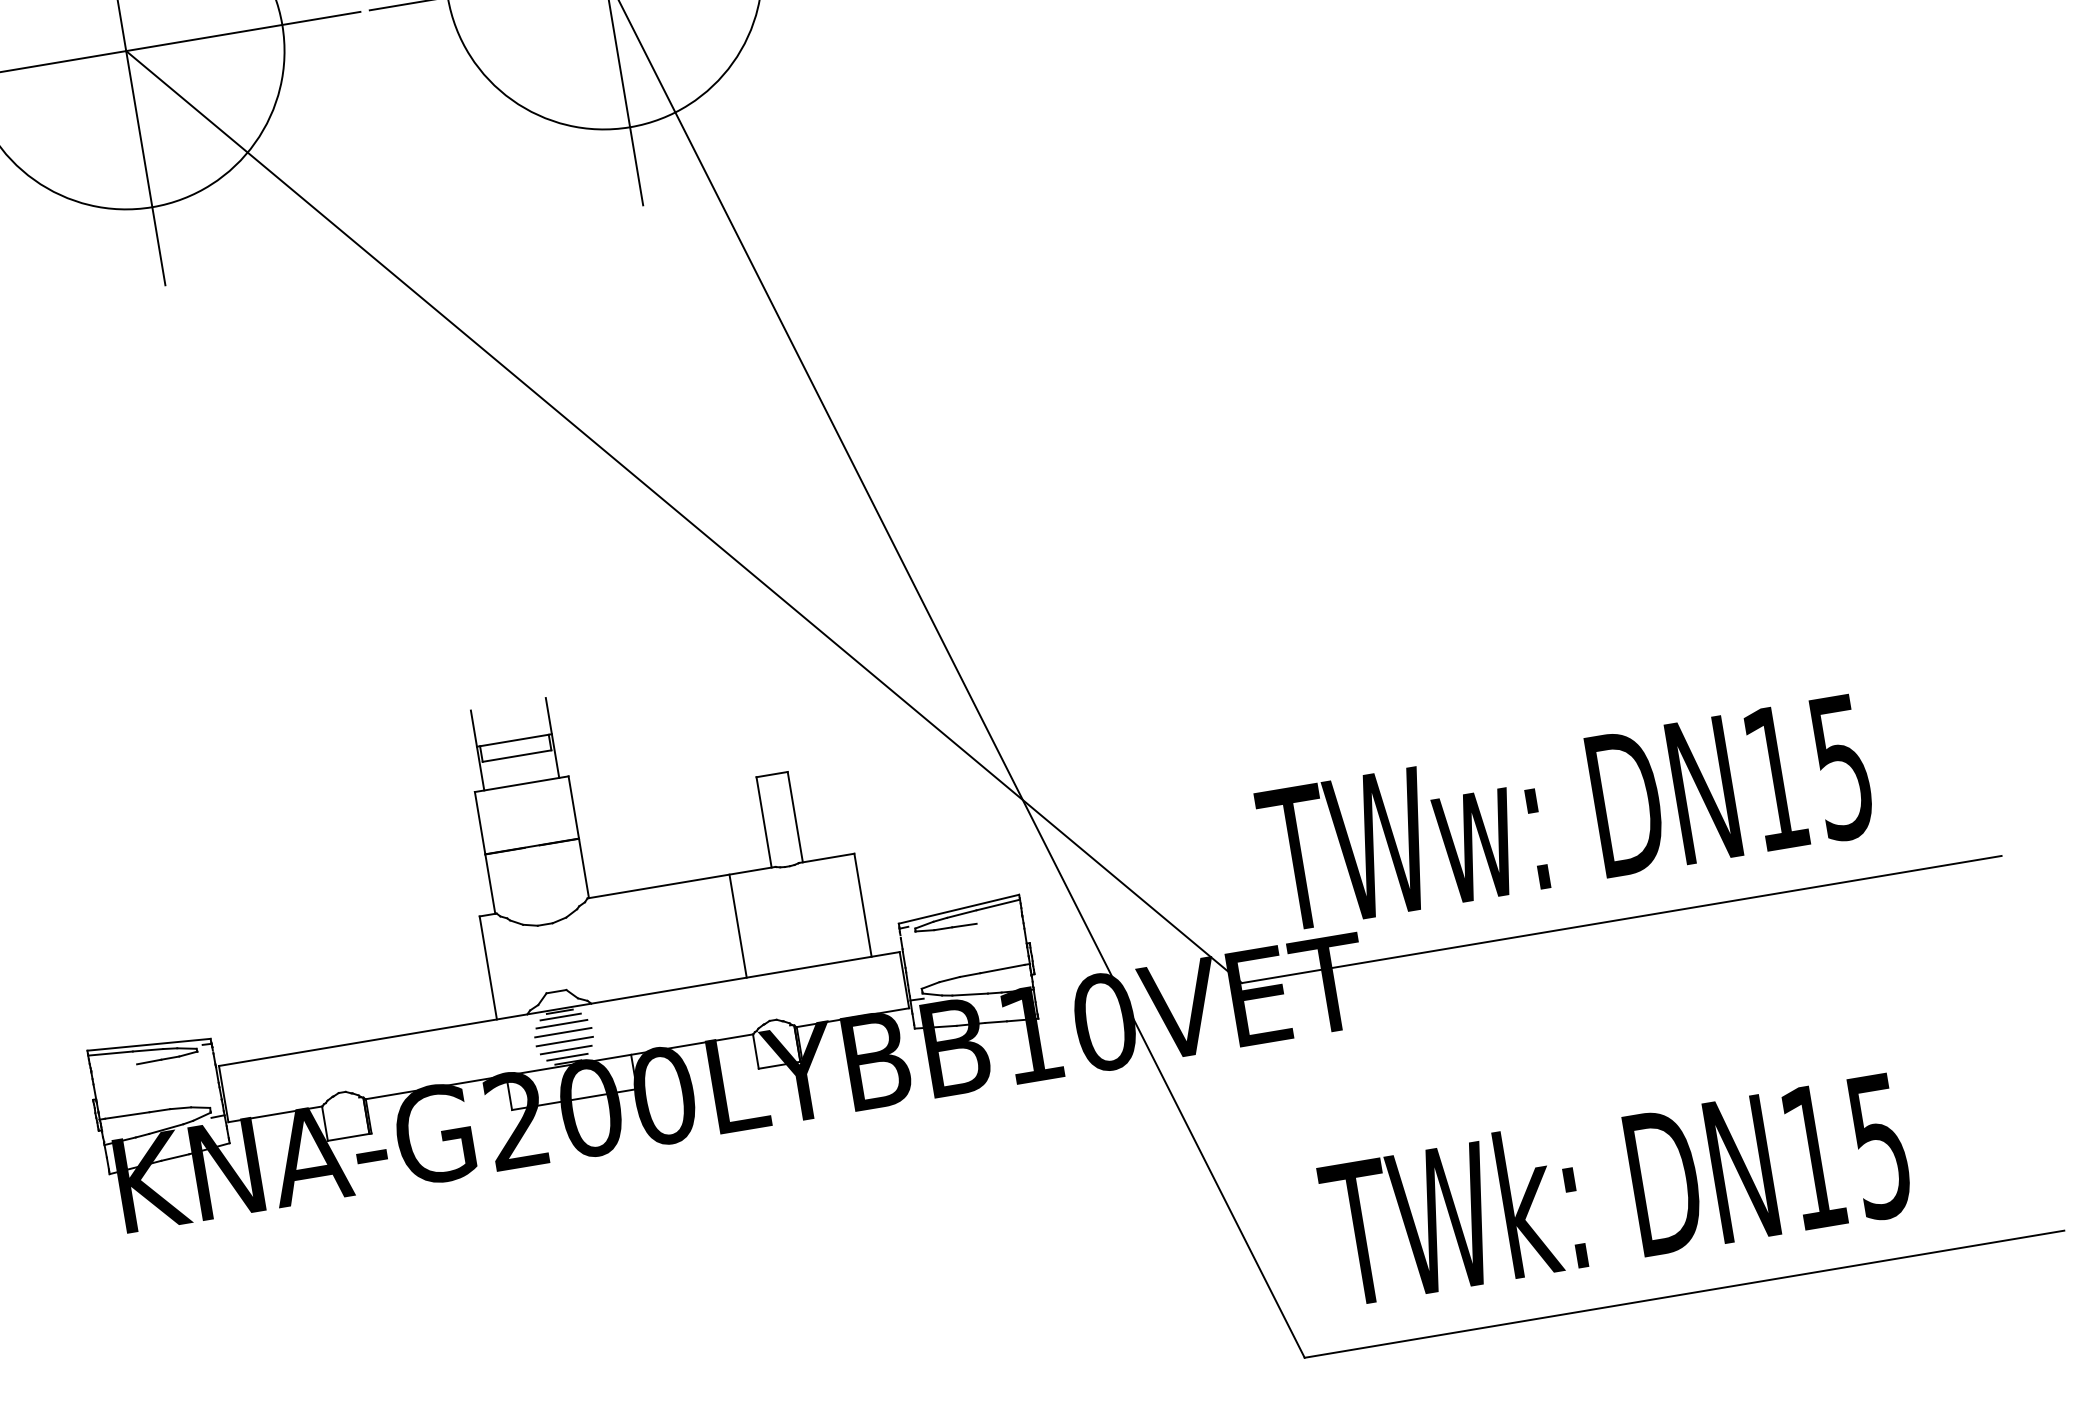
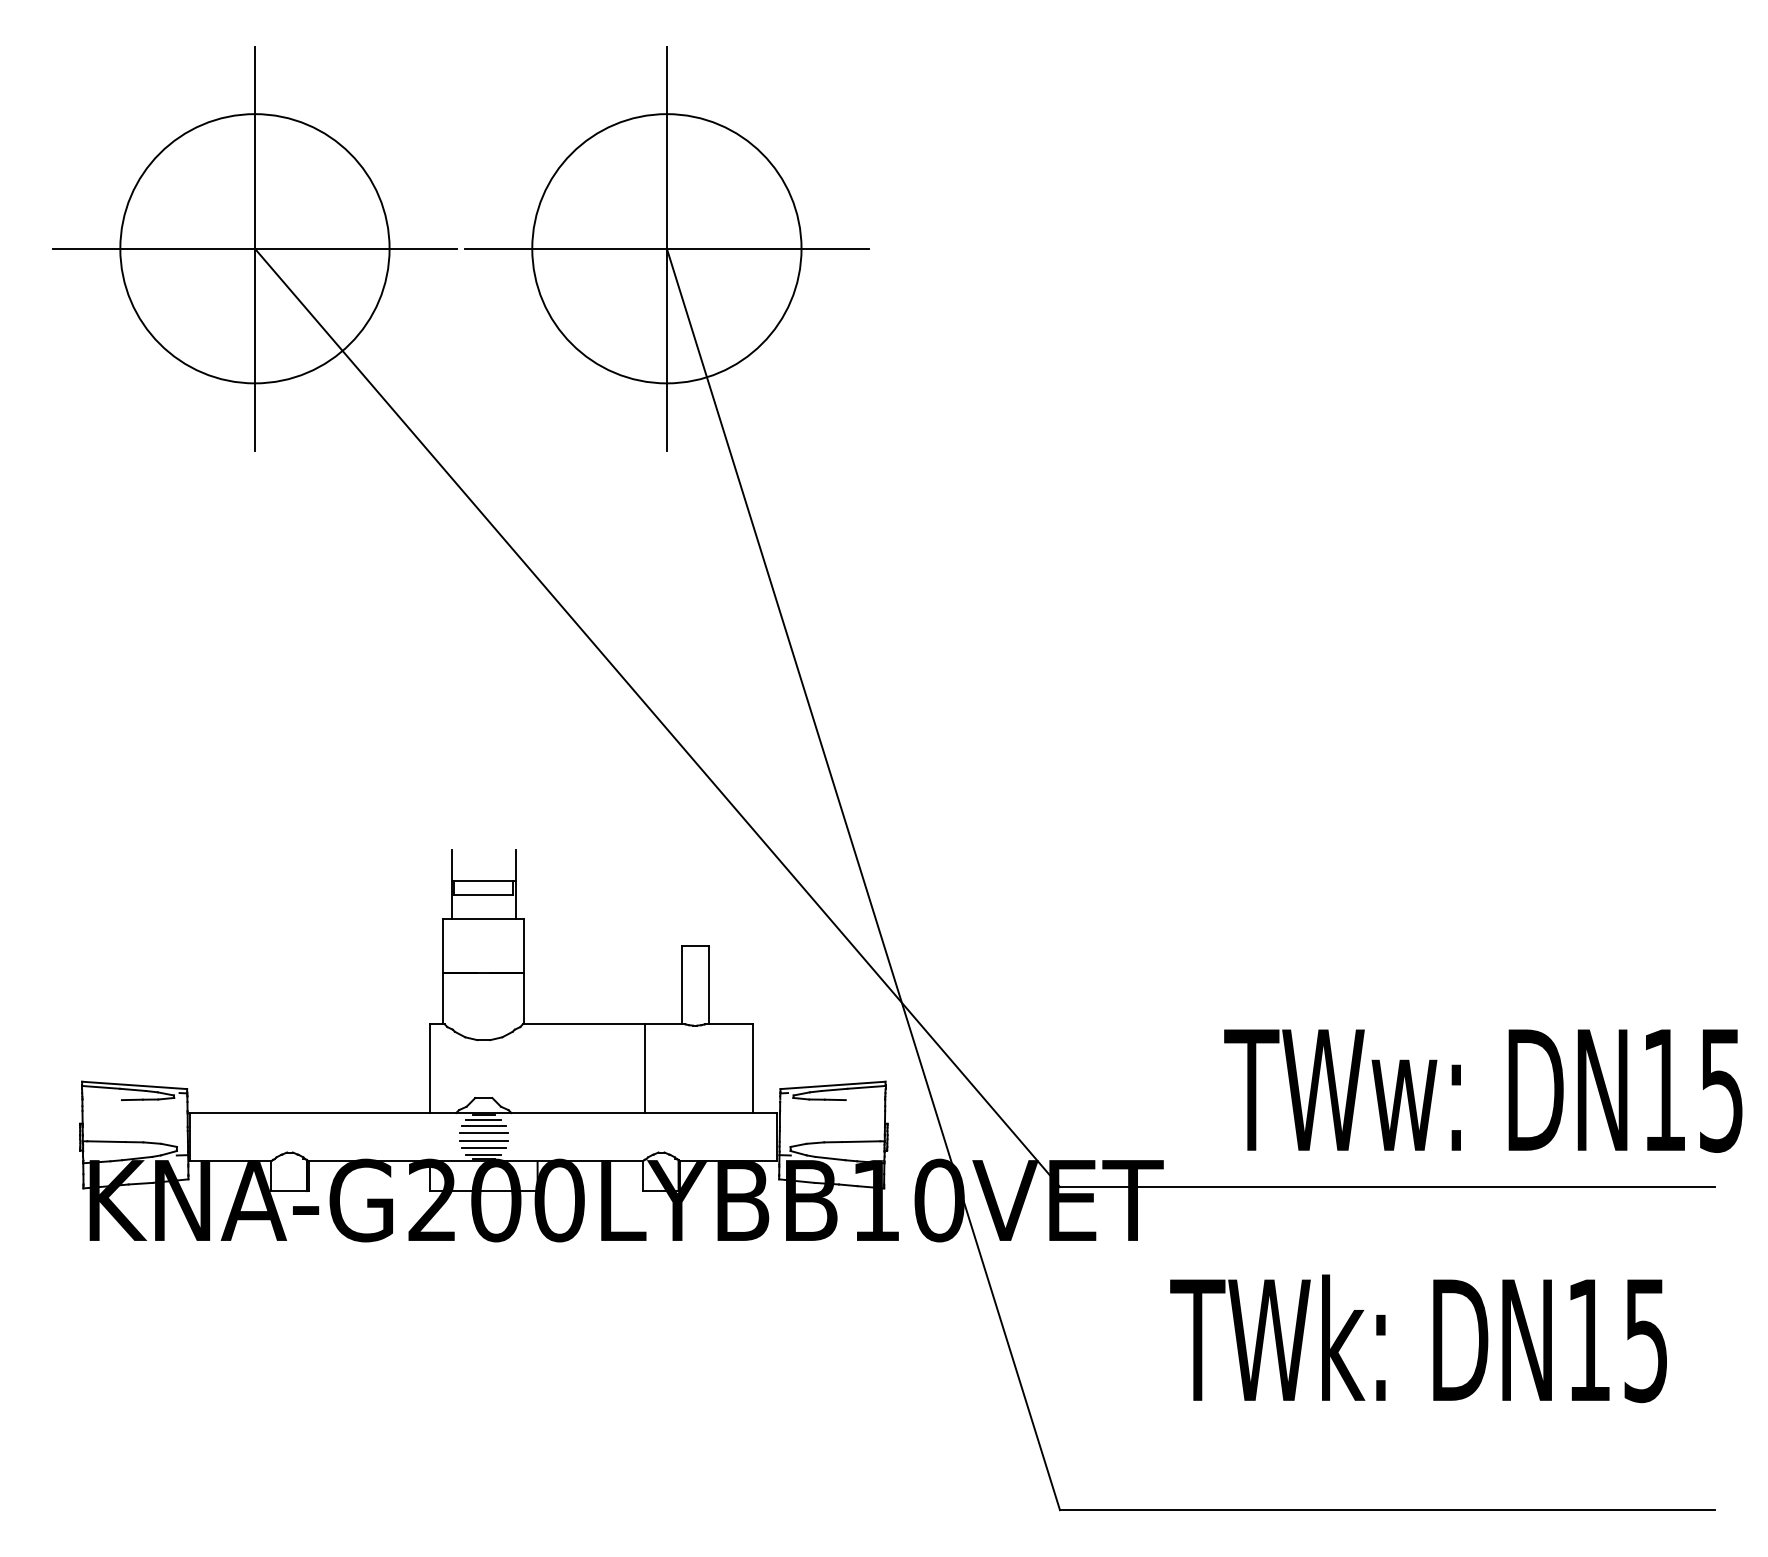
text: (1565, 813) -> (1483, 1090), moved
text: (1615, 1188) -> (1418, 1338), moved

